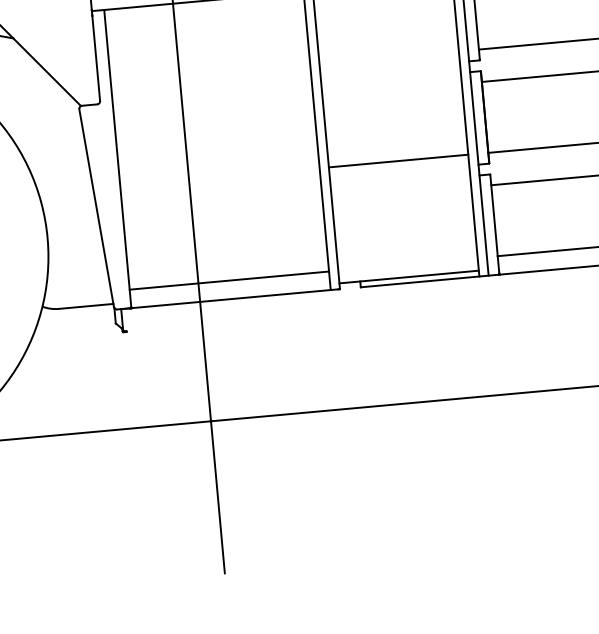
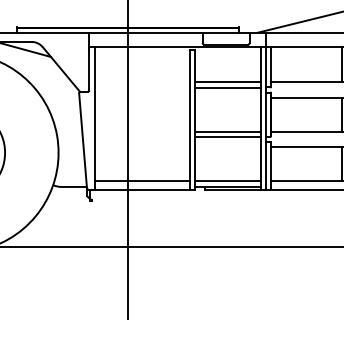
line: (388, 58) -> (227, 82), added
line: (389, 70) -> (227, 88), added
line: (398, 173) -> (227, 137), added
line: (407, 263) -> (227, 180), added

